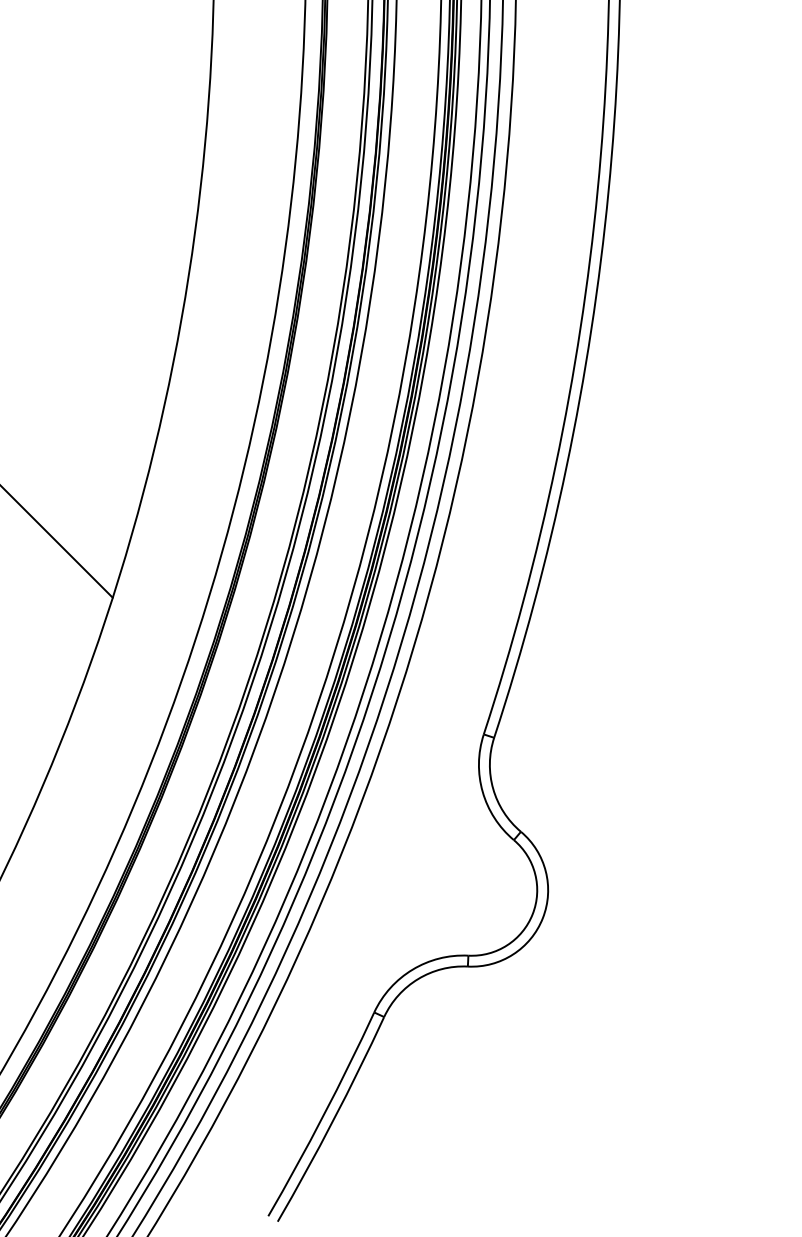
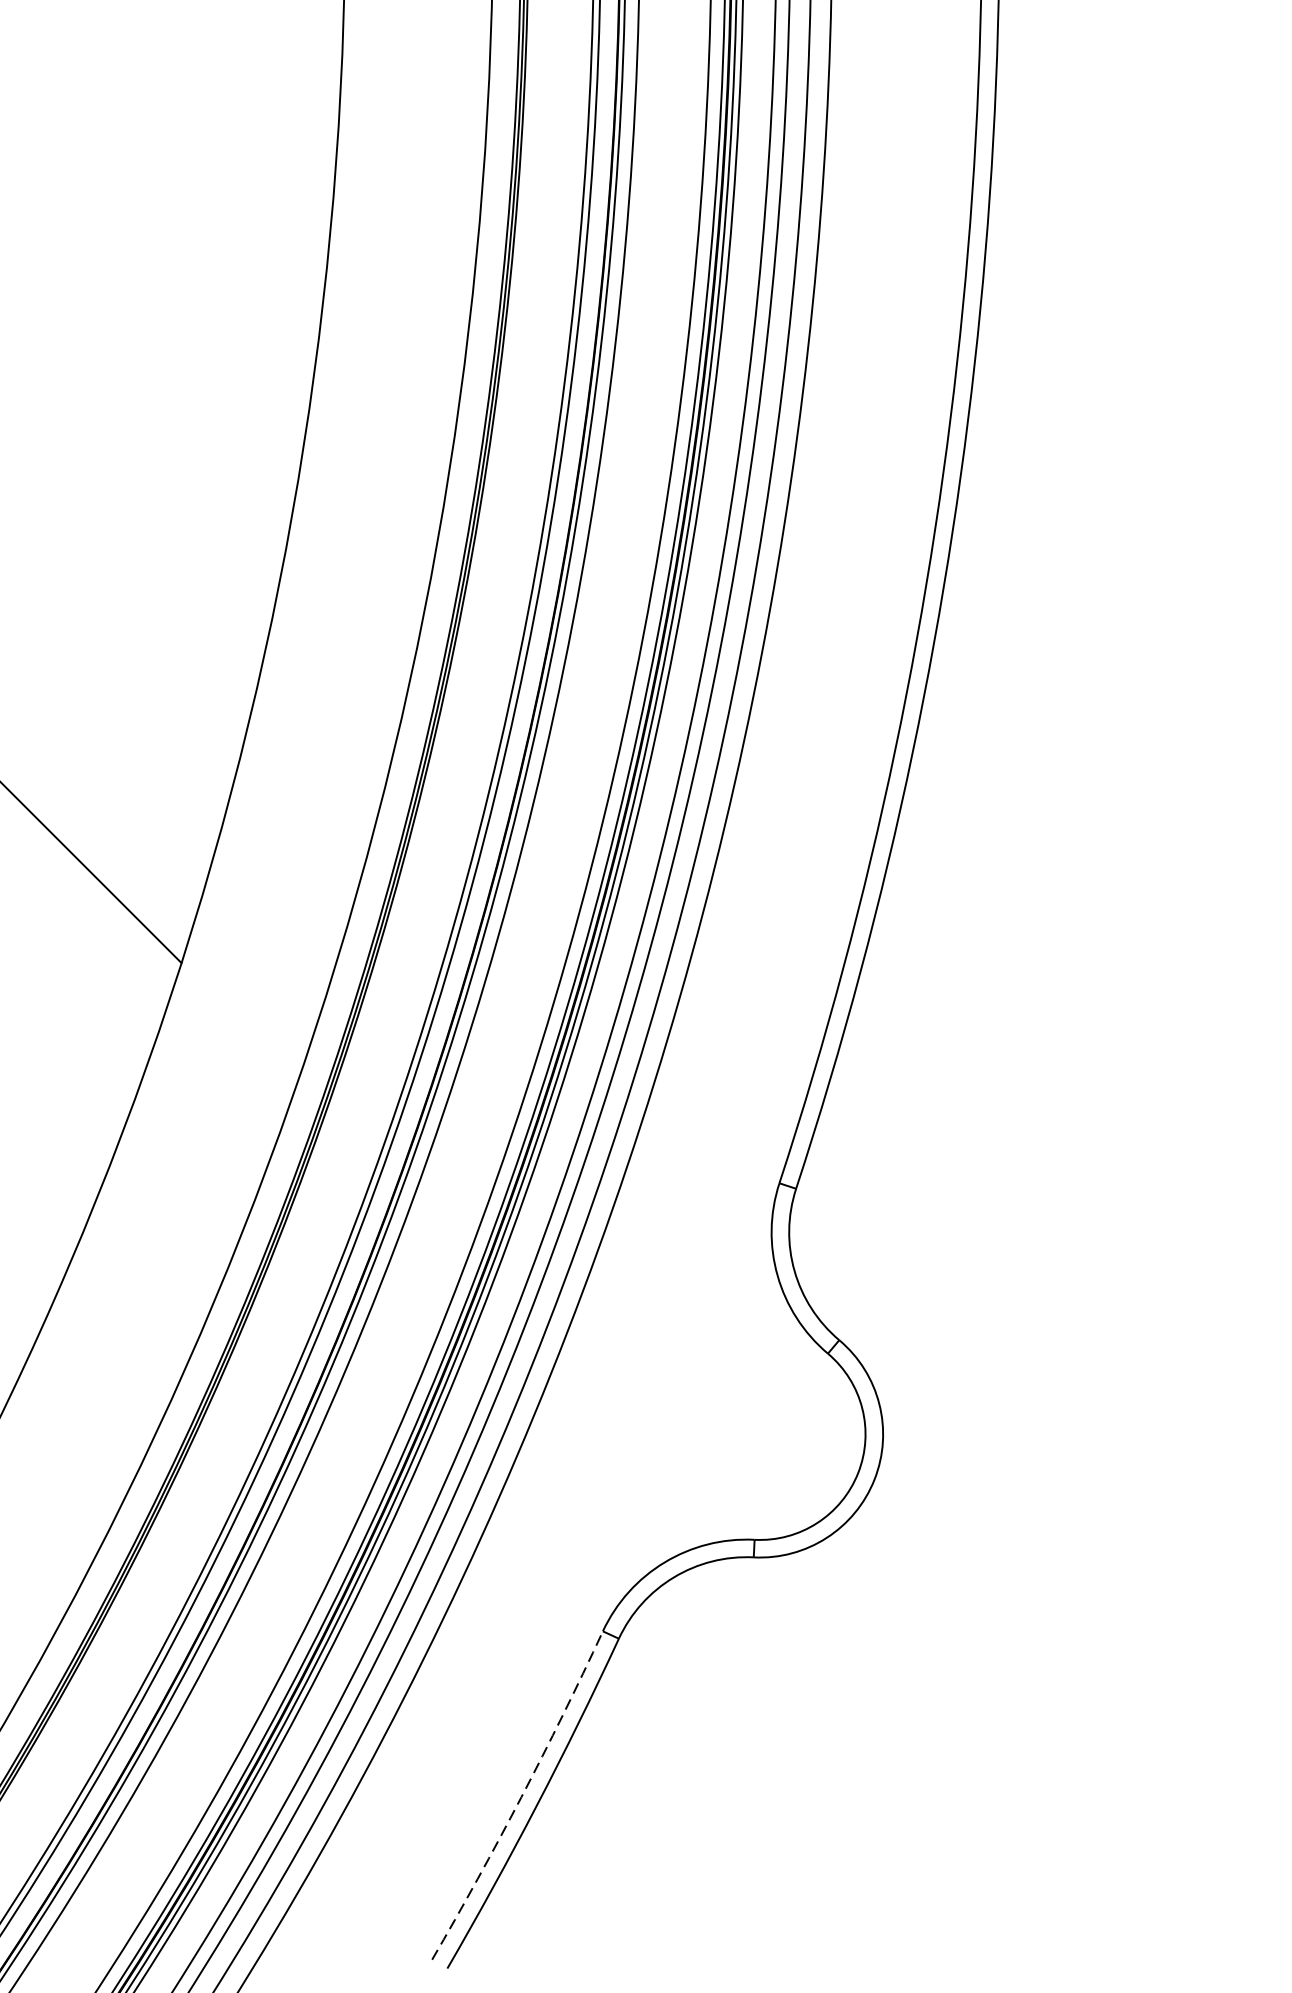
arc: (323, 1115) -> (521, 1797), solid -> dashed

